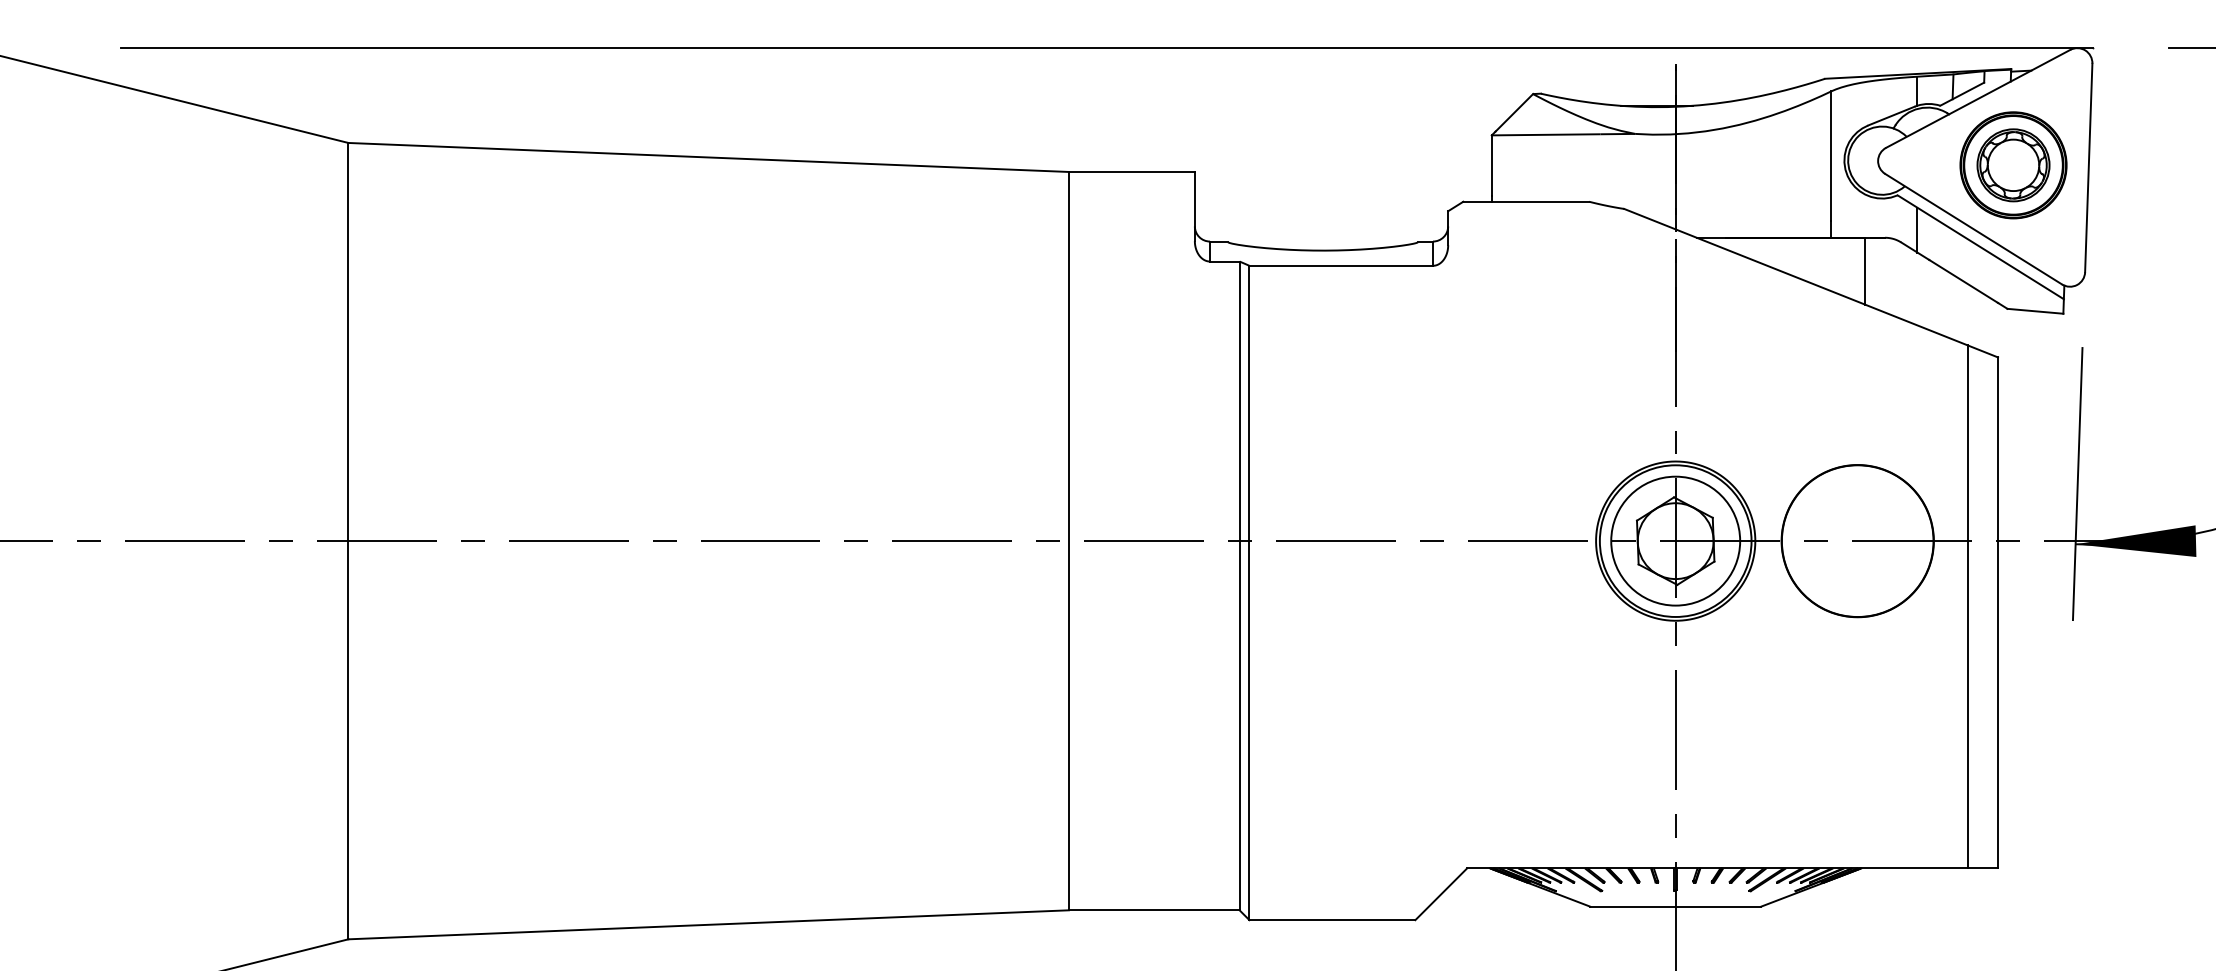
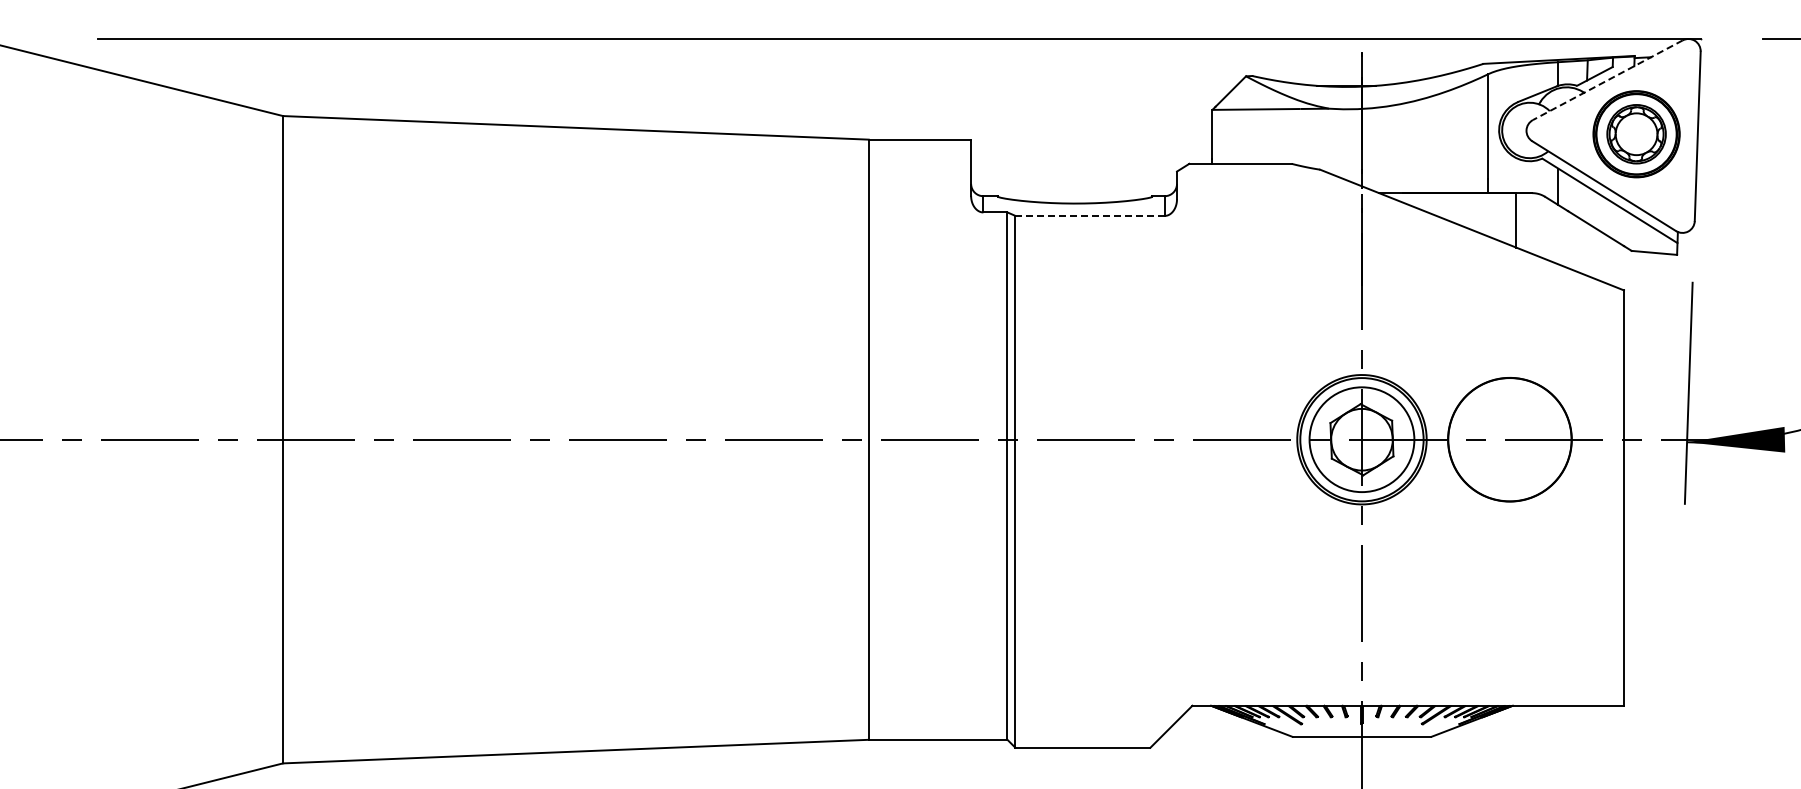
line: (1977, 99) -> (1607, 80), solid -> dashed
line: (1341, 265) -> (1090, 215), solid -> dashed
line: (1967, 606) -> (1599, 492), removed

